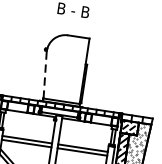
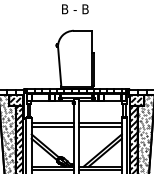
line: (44, 74) -> (59, 66), dashed -> solid

